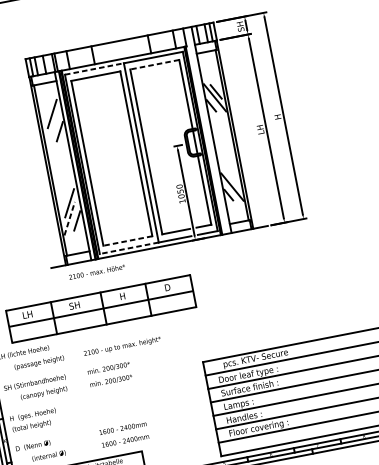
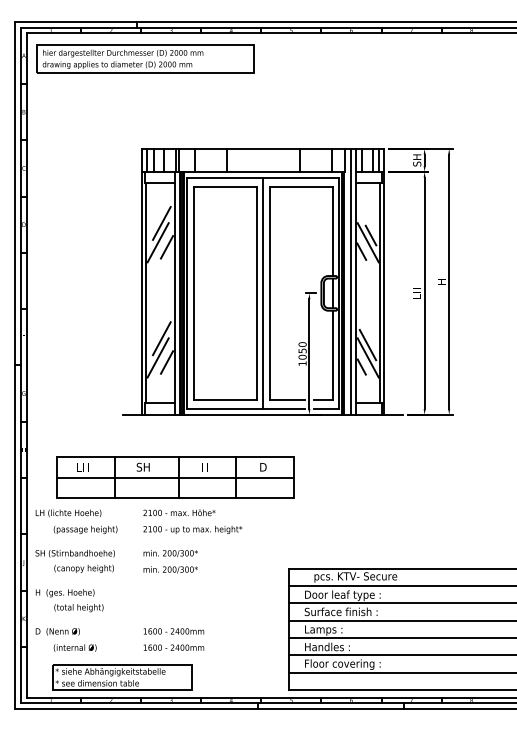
line: (154, 64) -> (301, 186), dashed -> solid
line: (94, 68) -> (225, 177), dashed -> solid
line: (51, 129) -> (157, 242), added
line: (207, 130) -> (351, 281), added
line: (229, 176) -> (367, 344), added
line: (69, 218) -> (158, 357), dashed -> solid
line: (128, 240) -> (225, 399), dashed -> solid
line: (128, 248) -> (224, 409), dashed -> solid
text: (97, 271) -> (179, 512), moved
text: (31, 426) -> (78, 608), moved

